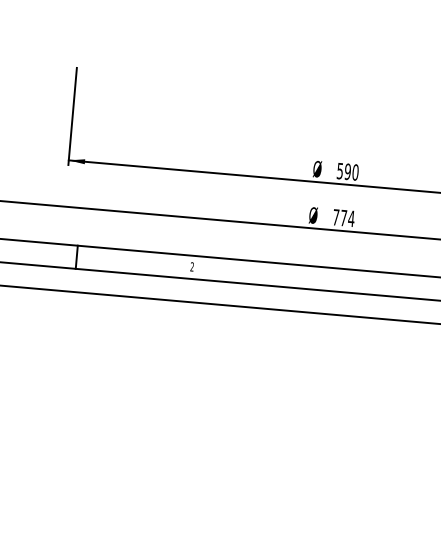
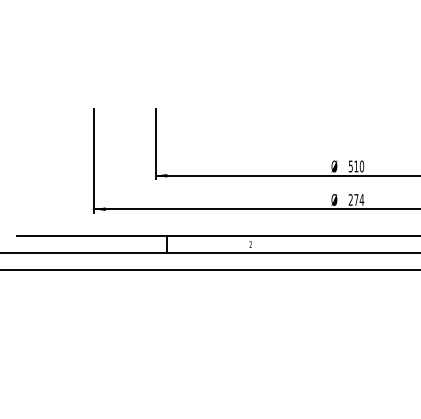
text: (348, 171) -> (356, 166), 590 -> 510
text: (335, 216) -> (350, 199), 774 -> 274

